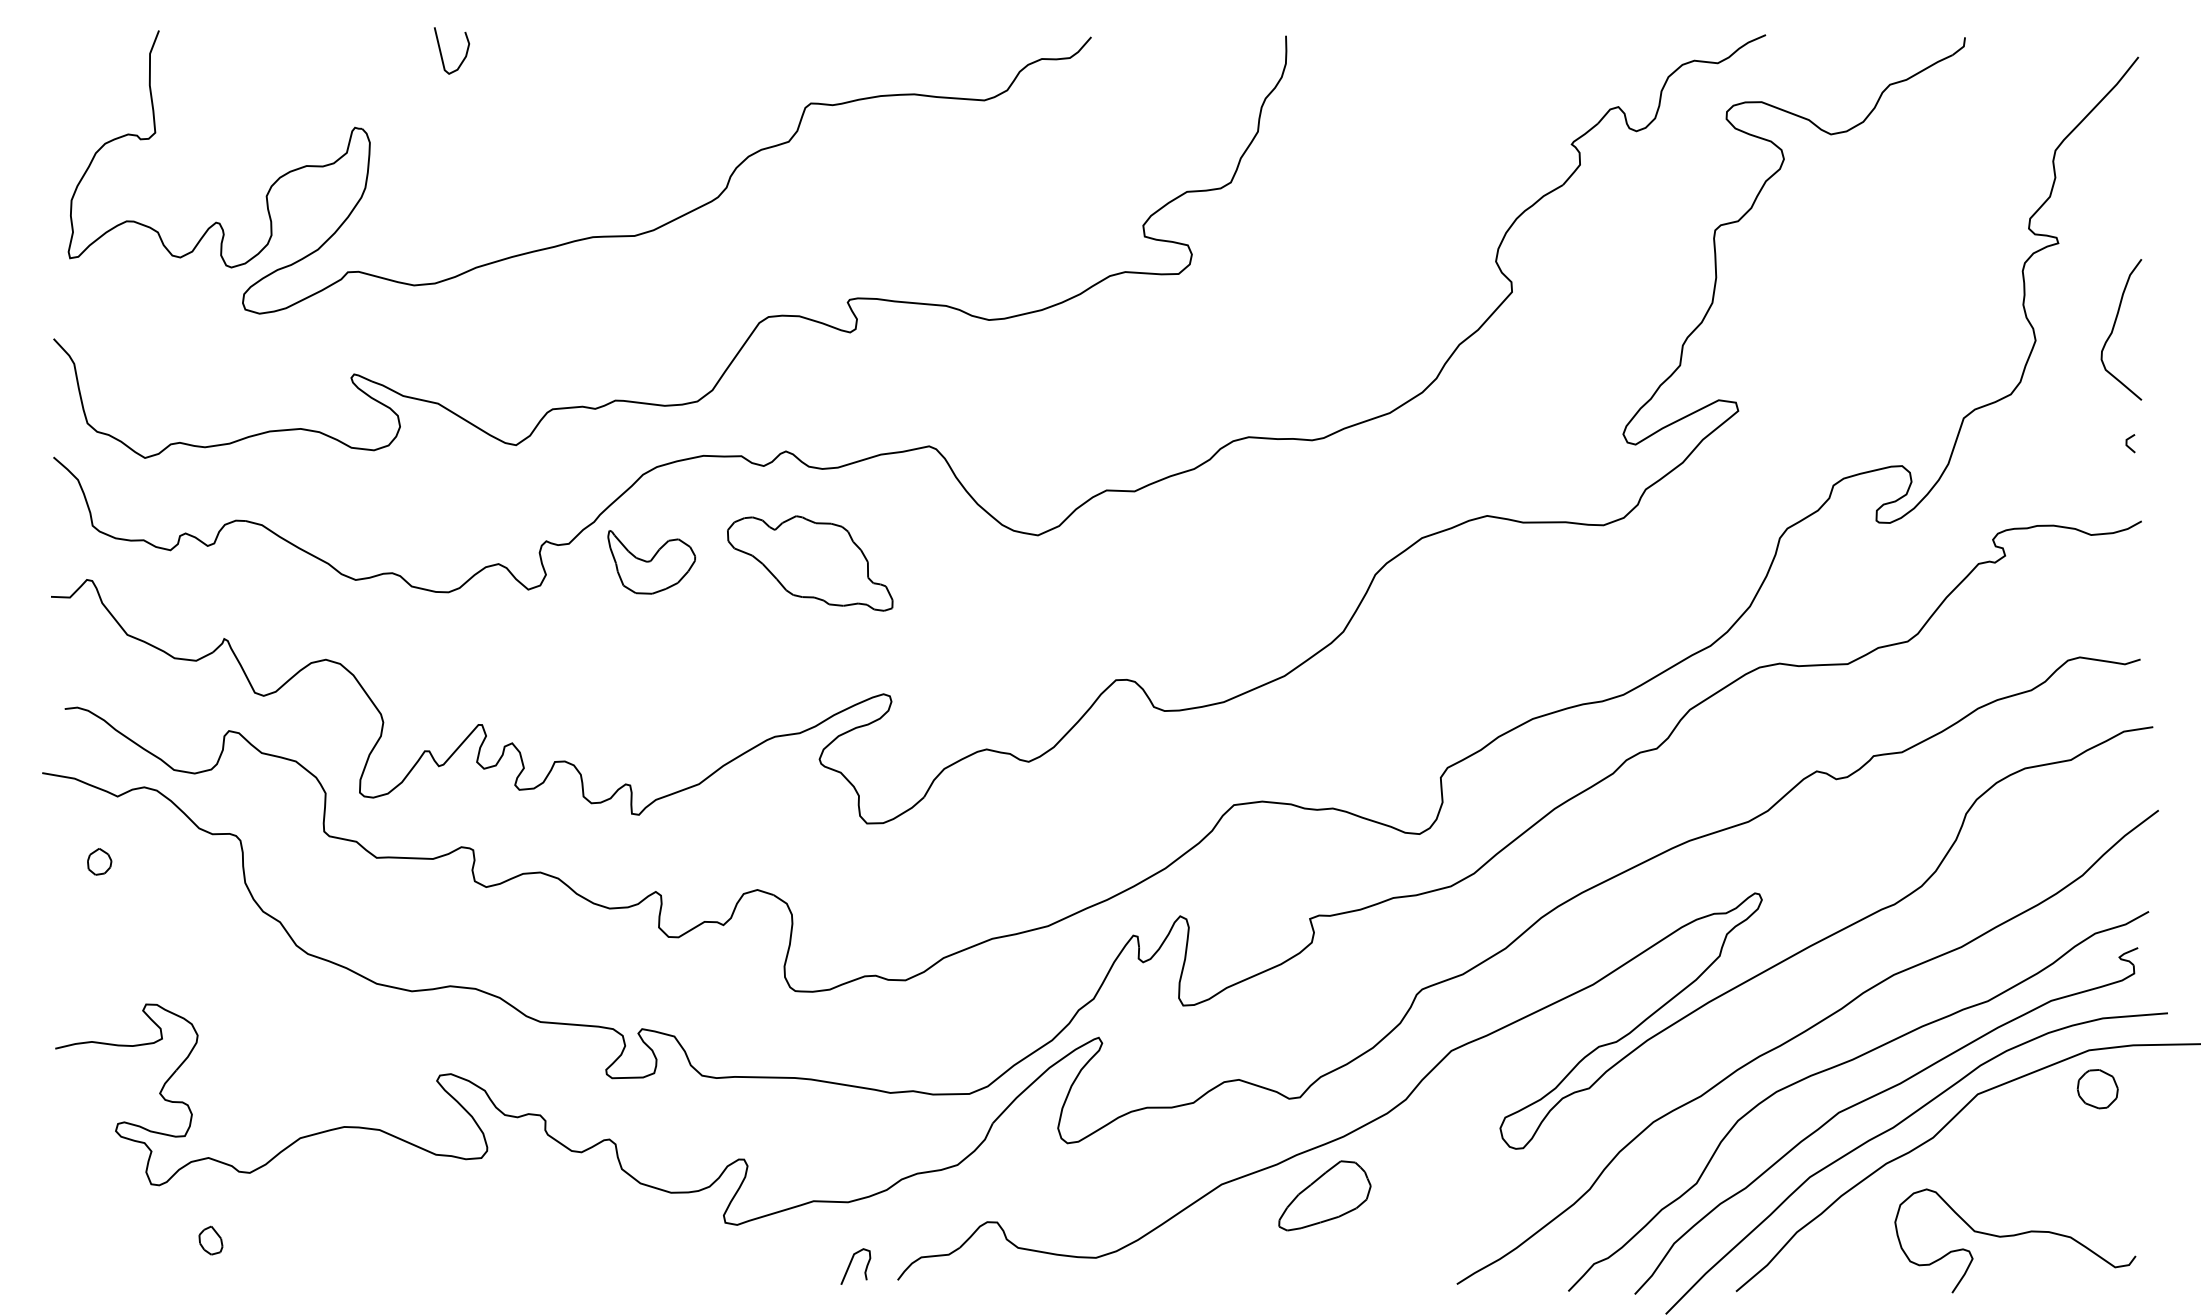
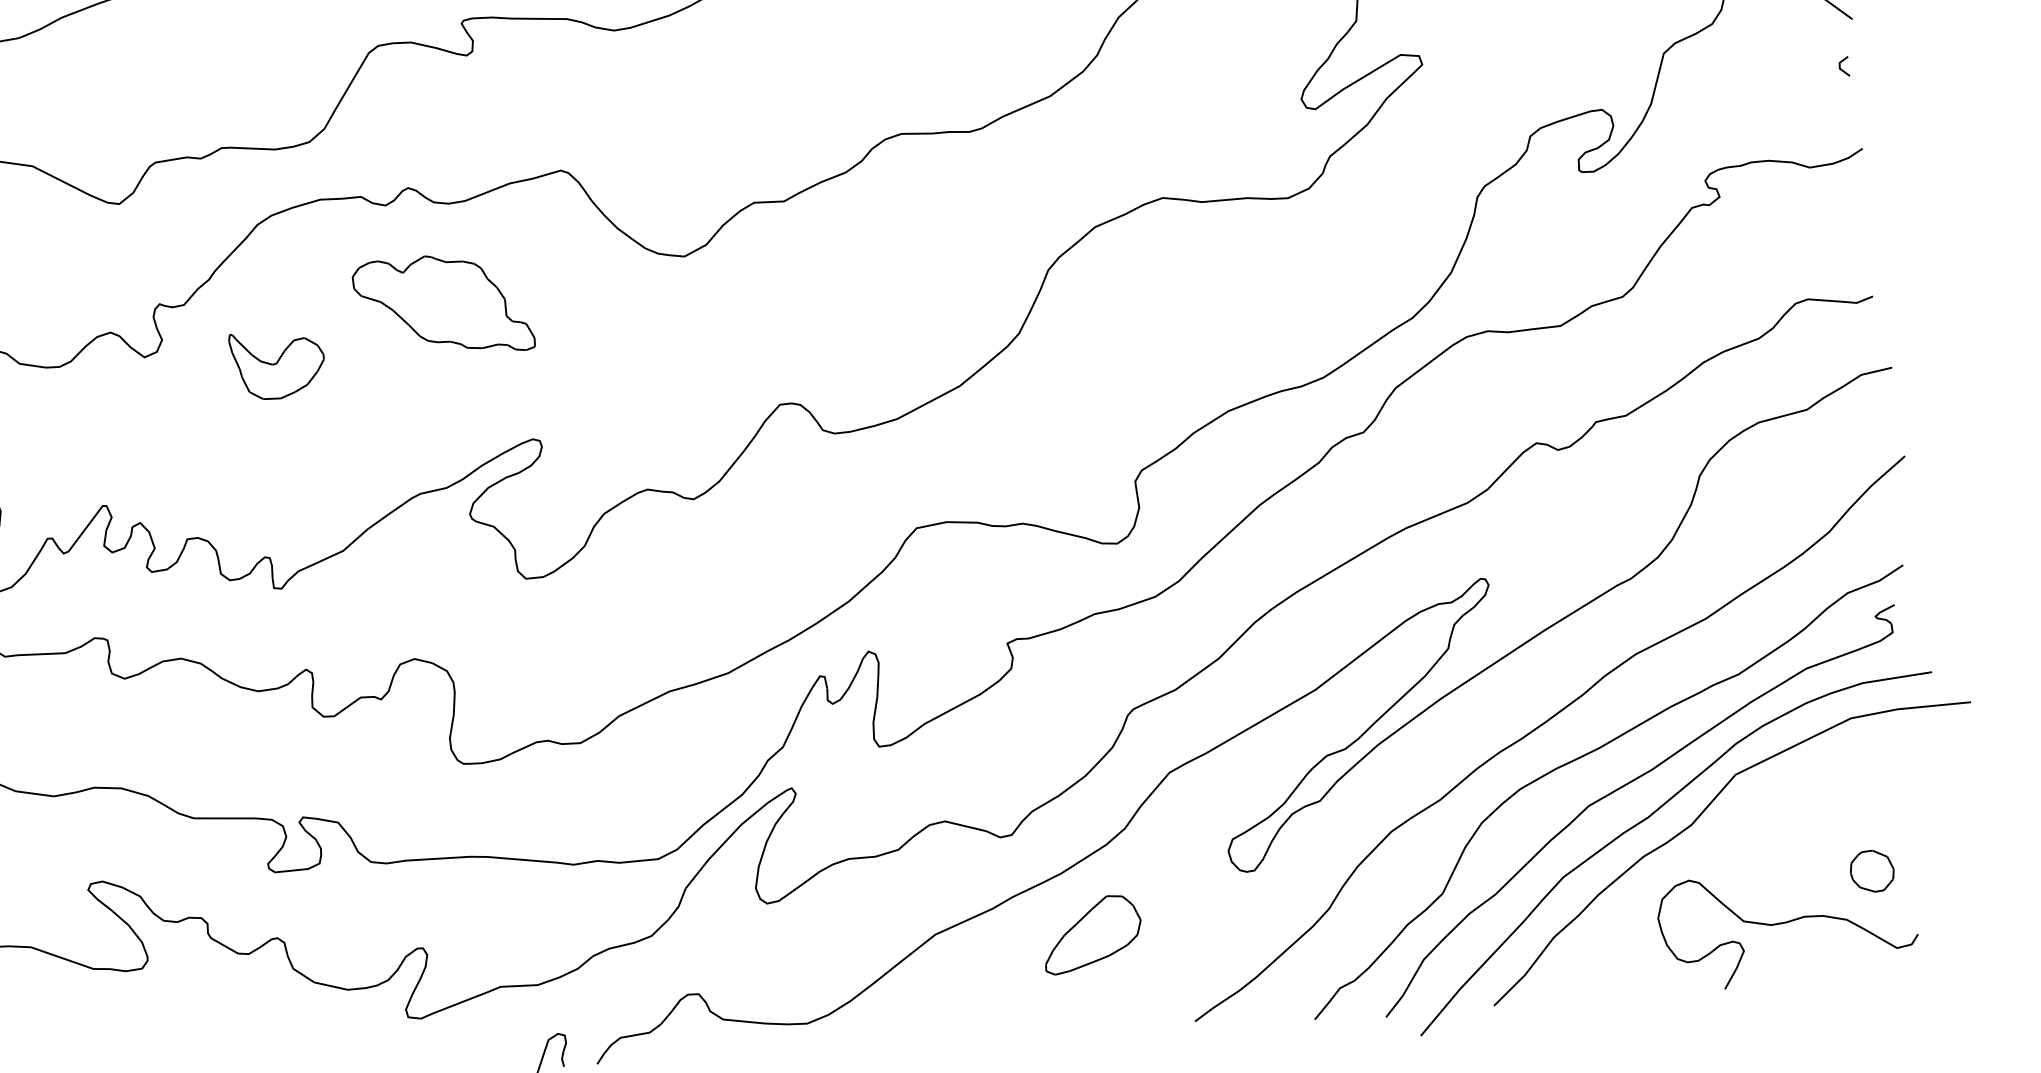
part: (651, 562) -> (277, 365), moved
part: (2097, 1089) -> (1871, 871), moved
part: (1324, 1195) -> (1092, 934), moved

